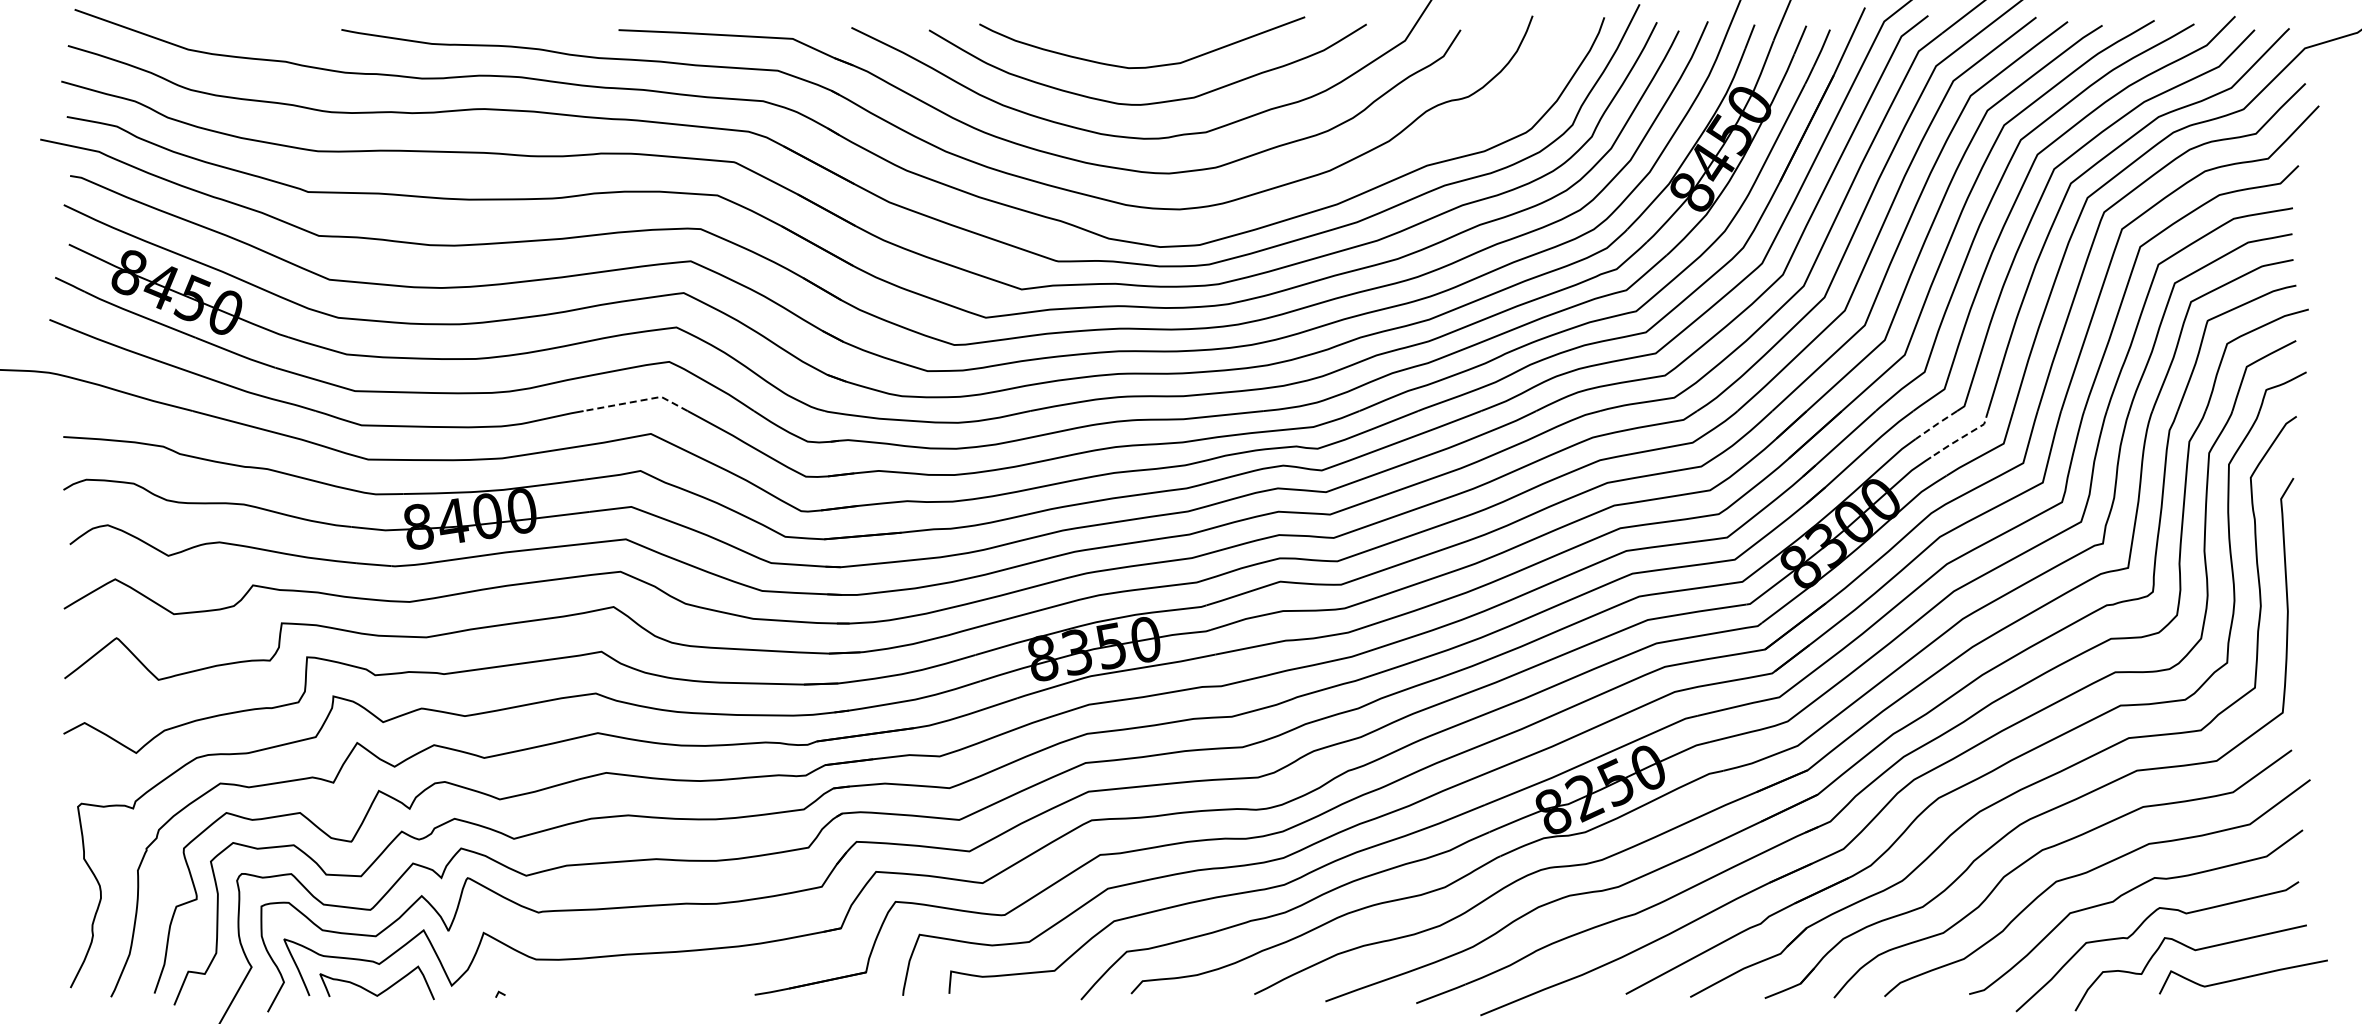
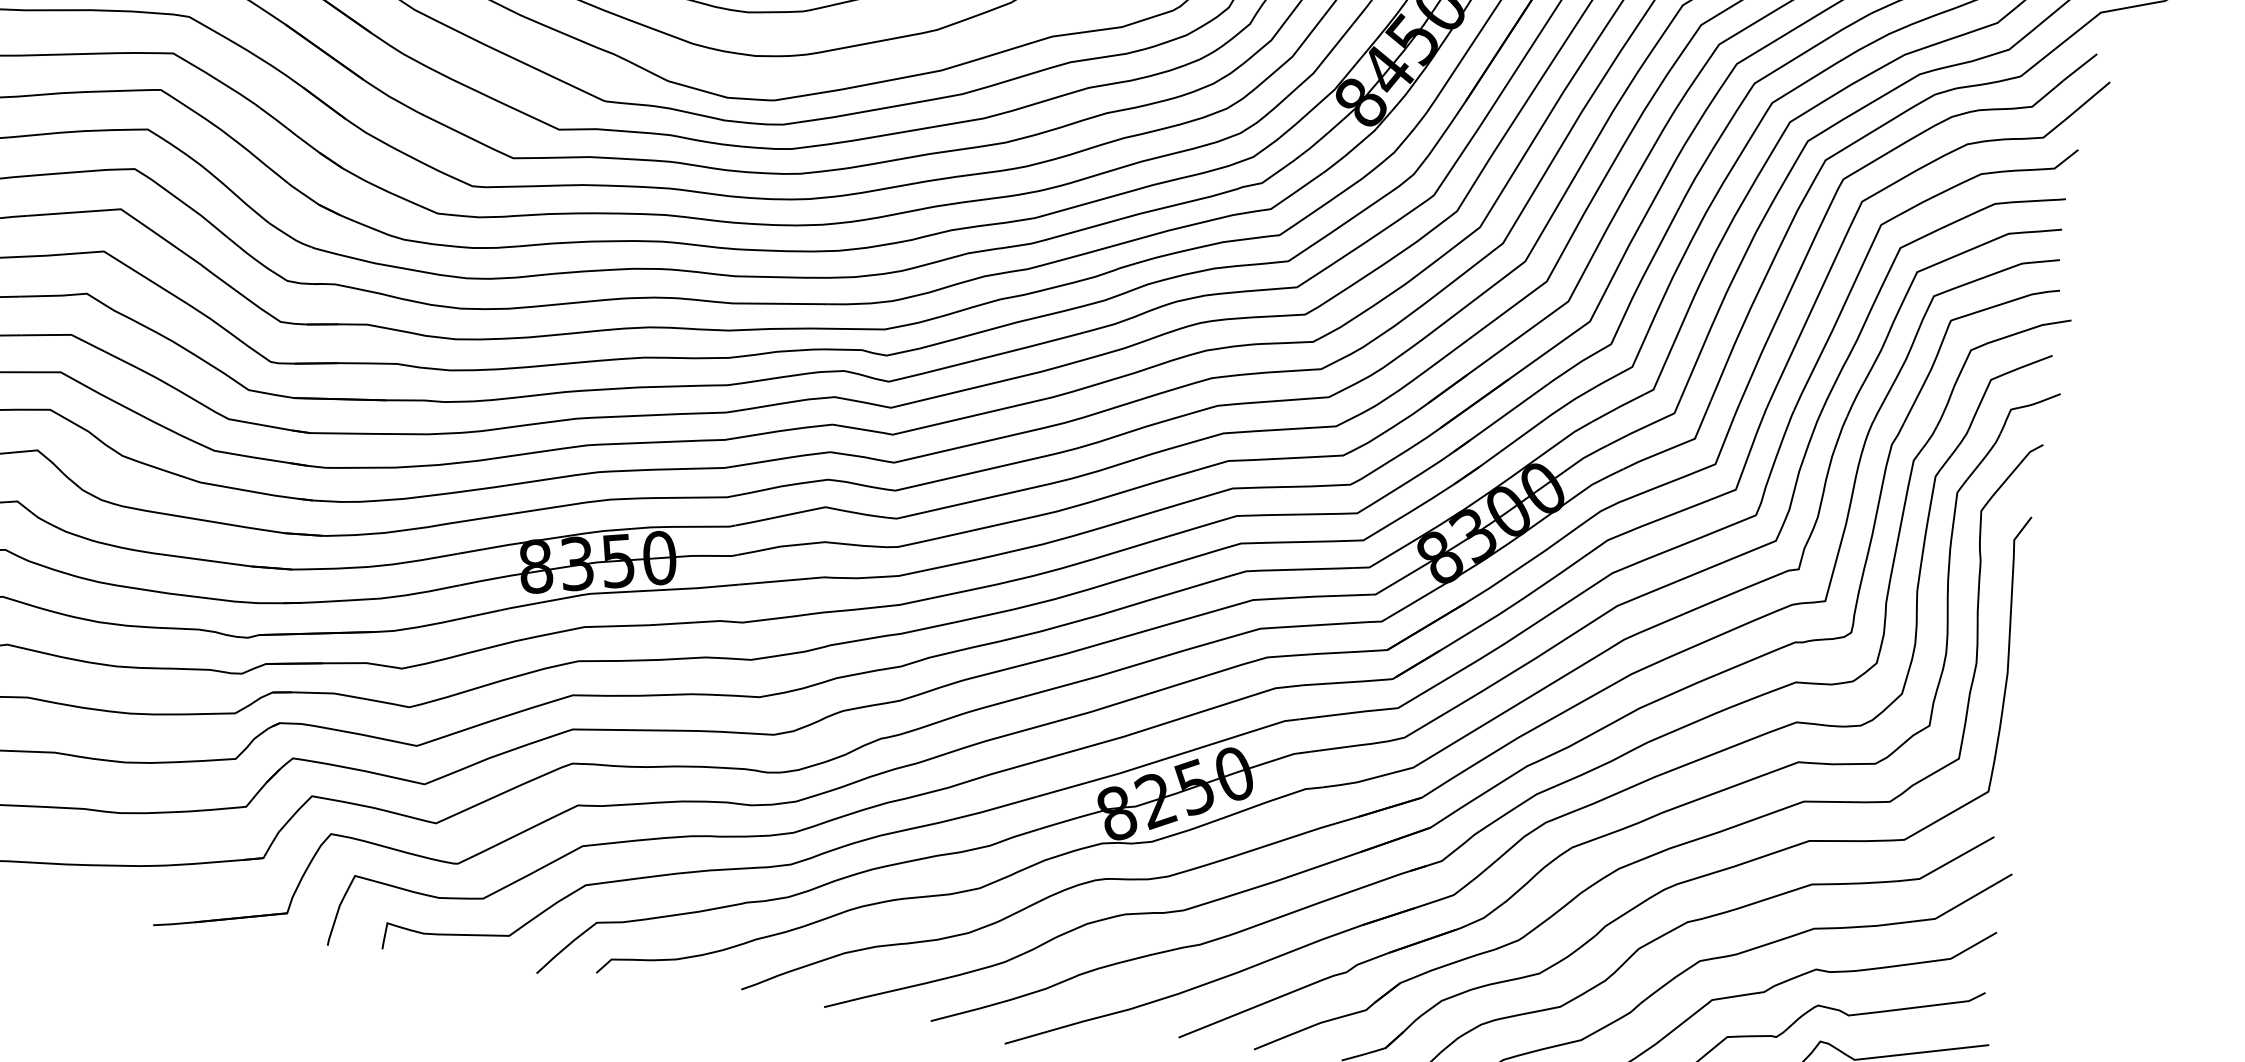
line: (638, 401) -> (93, 211), dashed -> solid
line: (1936, 424) -> (1618, 407), dashed -> solid
line: (1963, 436) -> (1648, 425), dashed -> solid

